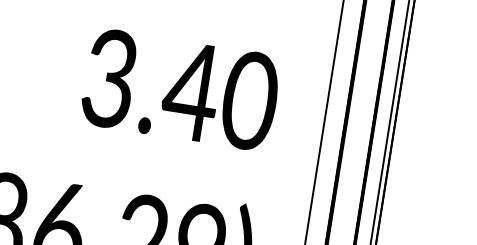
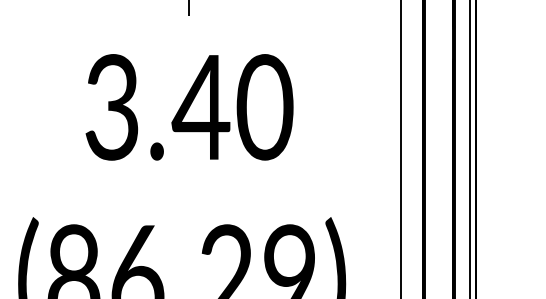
text: (180, 89) -> (189, 107), moved

